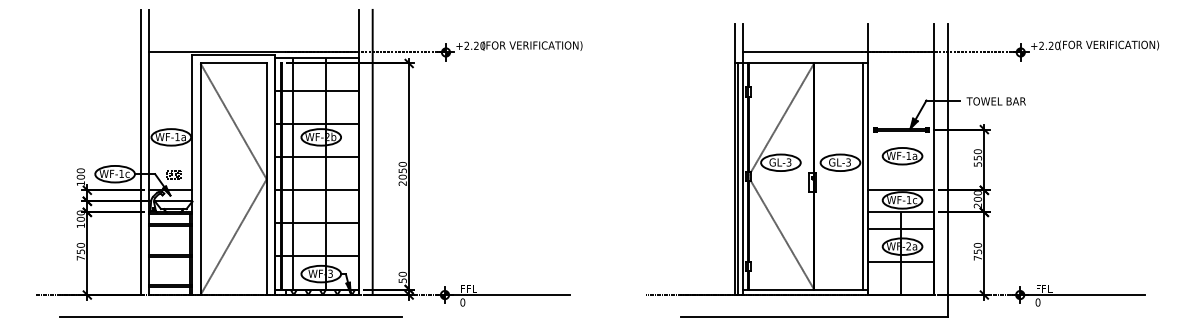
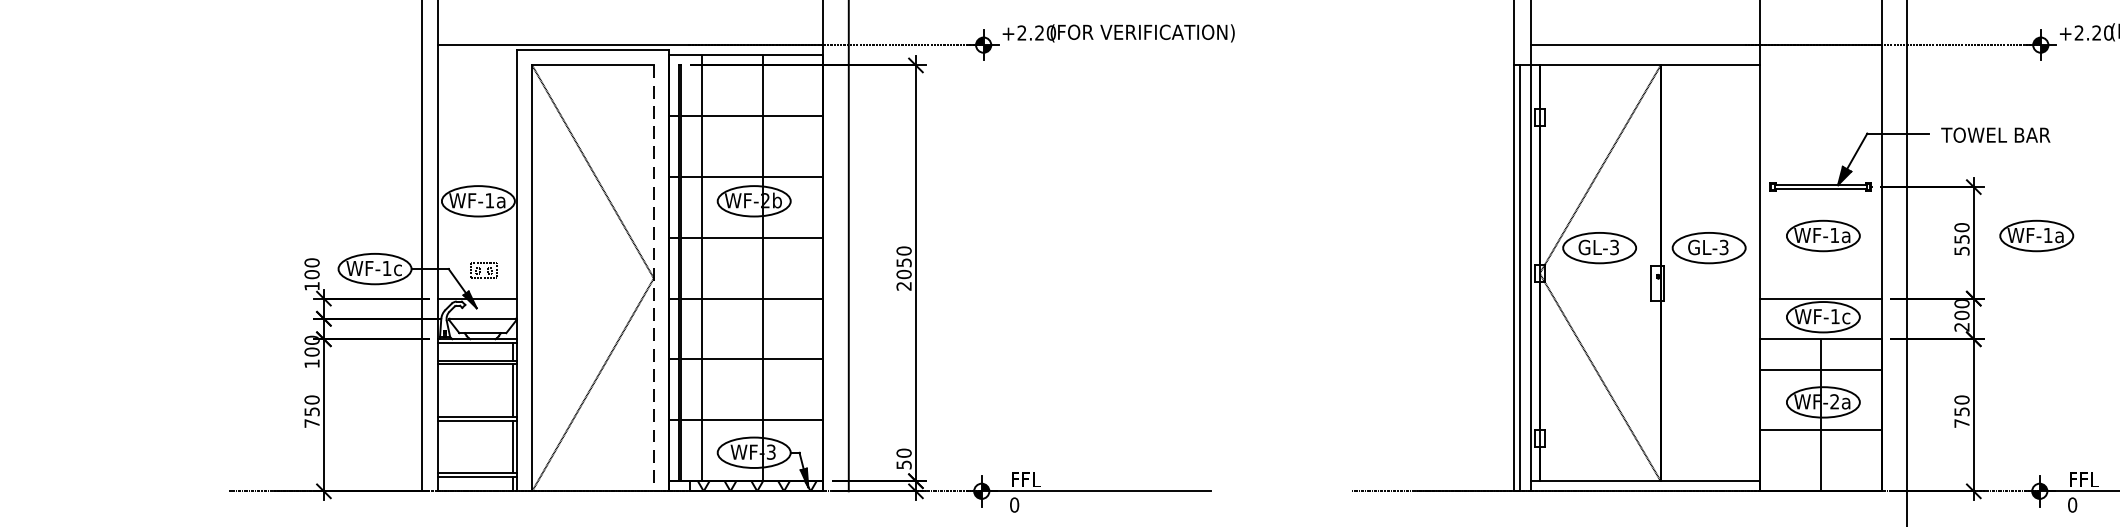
part: (1018, 156) -> (2036, 236), added
line: (863, 176) -> (1751, 273), removed
line: (266, 179) -> (653, 278), solid -> dashed

